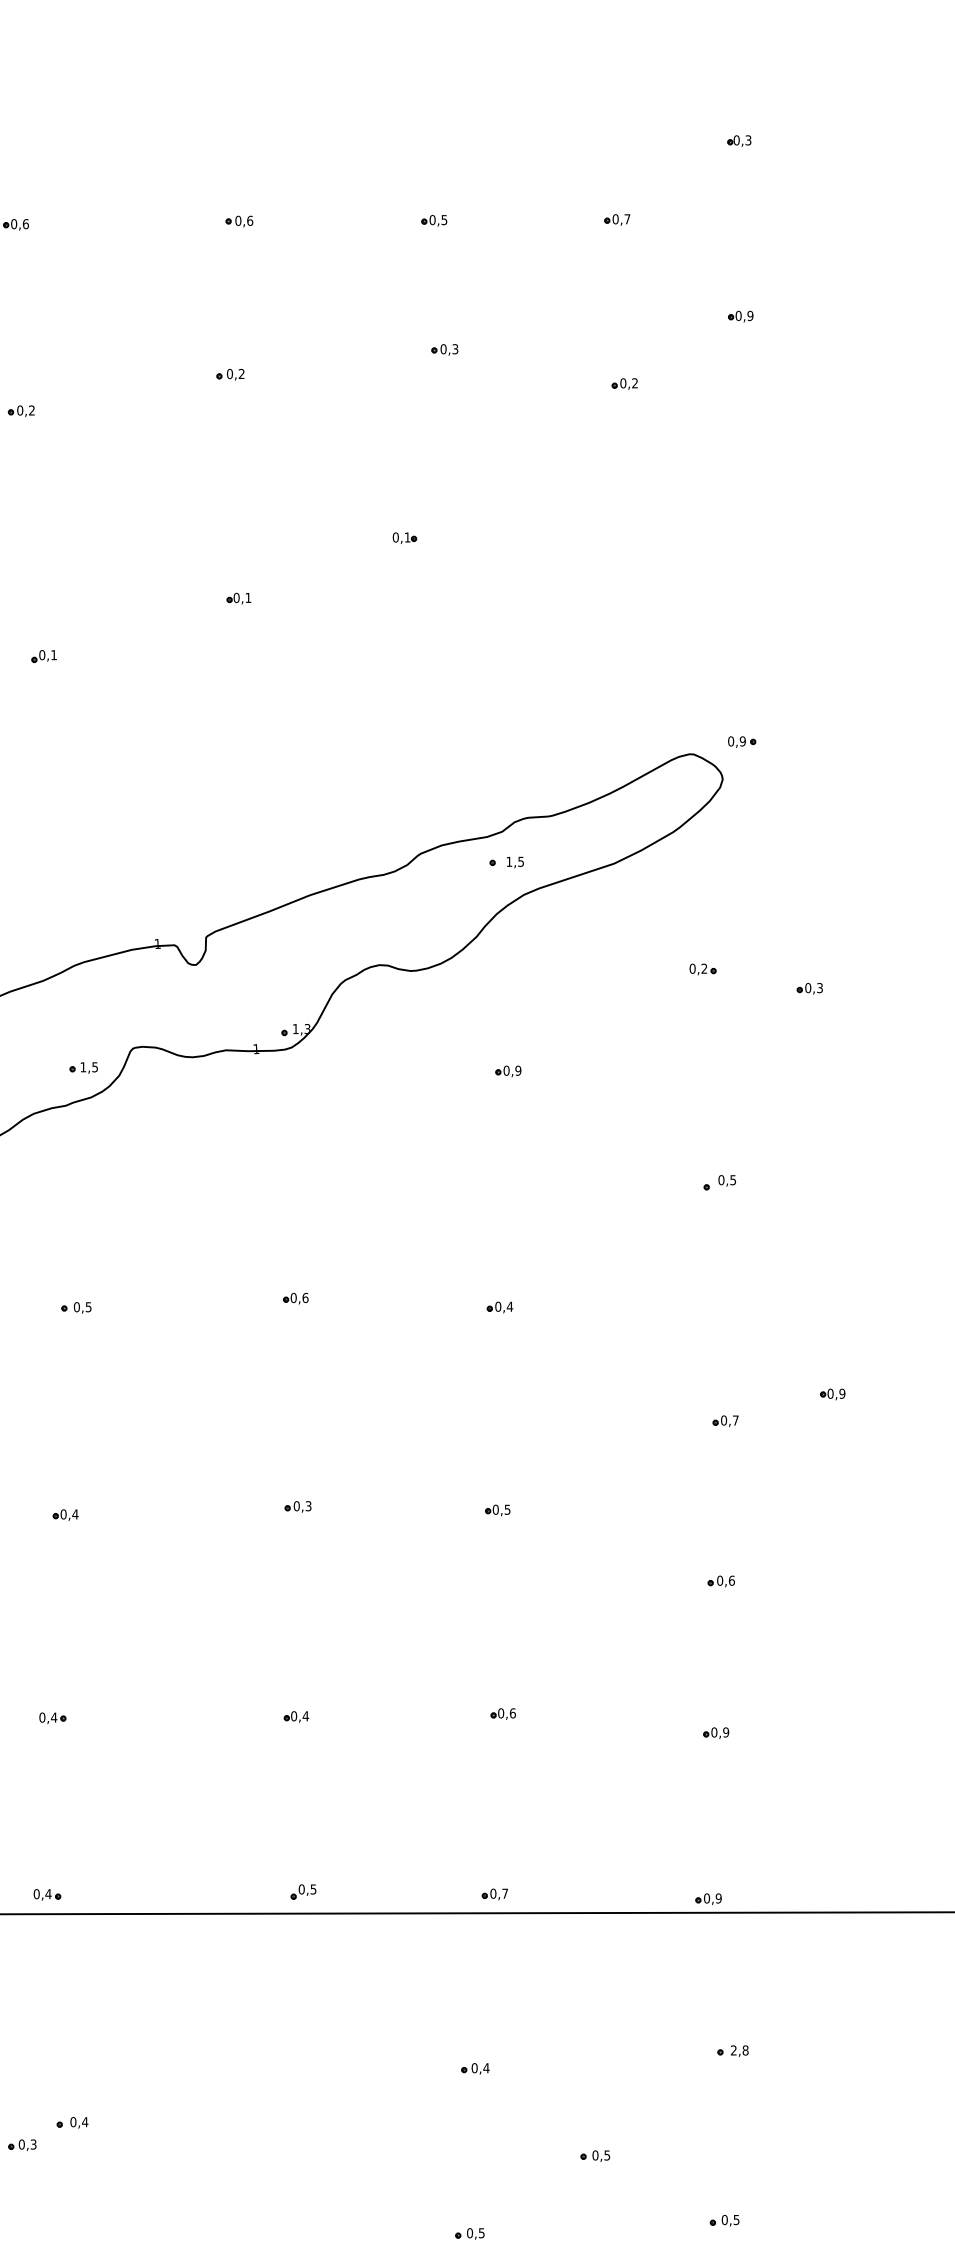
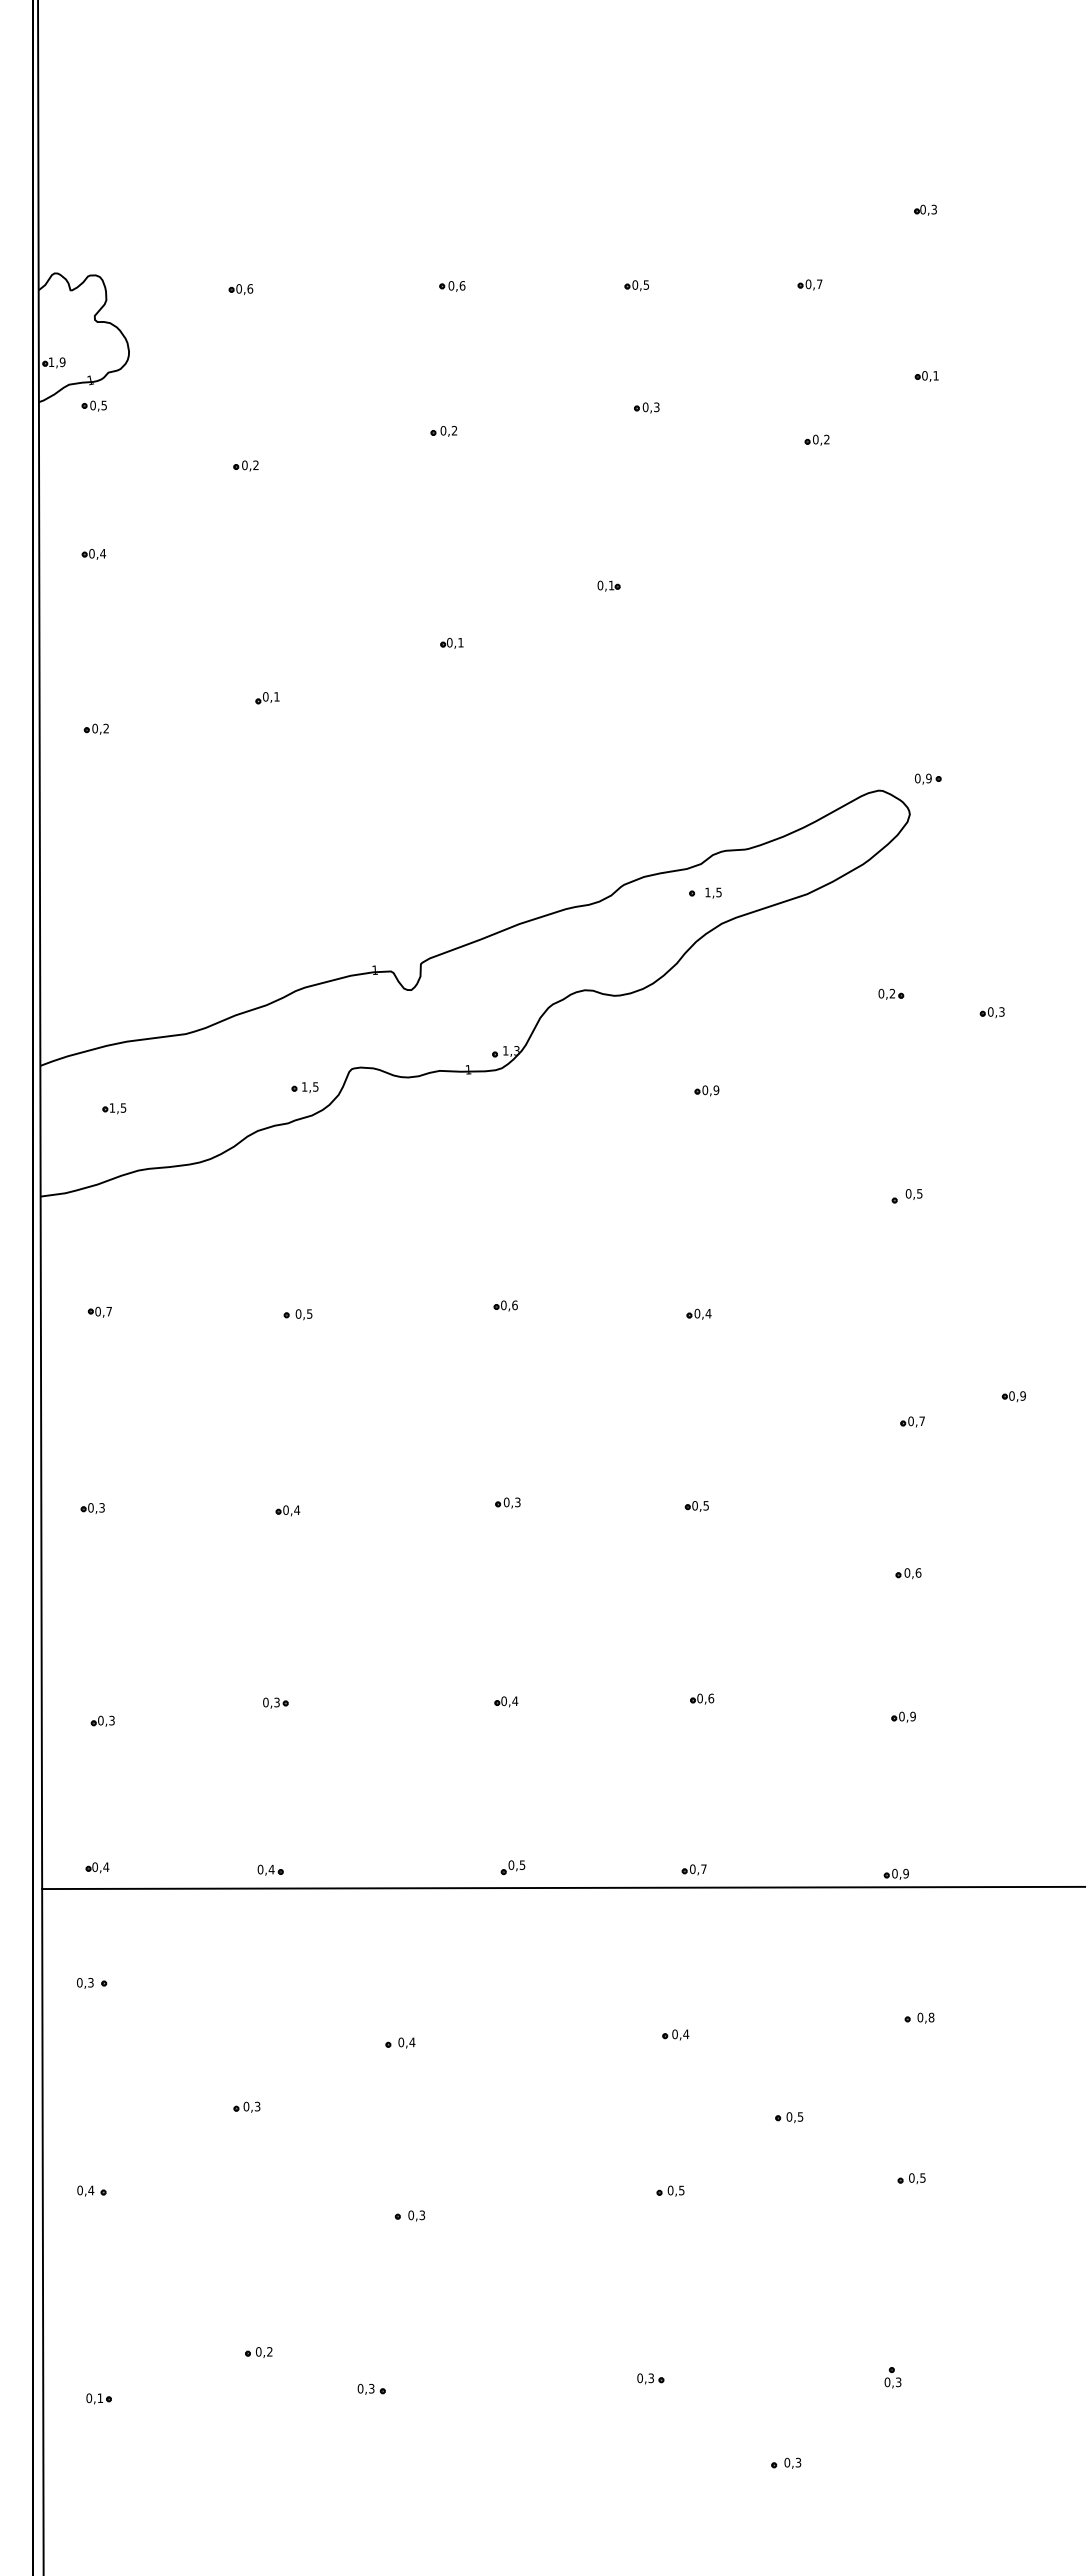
text: (749, 315) -> (935, 375), 0,9 -> 0,1
text: (54, 1717) -> (277, 1702), 0,4 -> 0,3
text: (733, 2050) -> (920, 2017), 2,8 -> 0,8
part: (72, 2122) -> (400, 2042), moved

